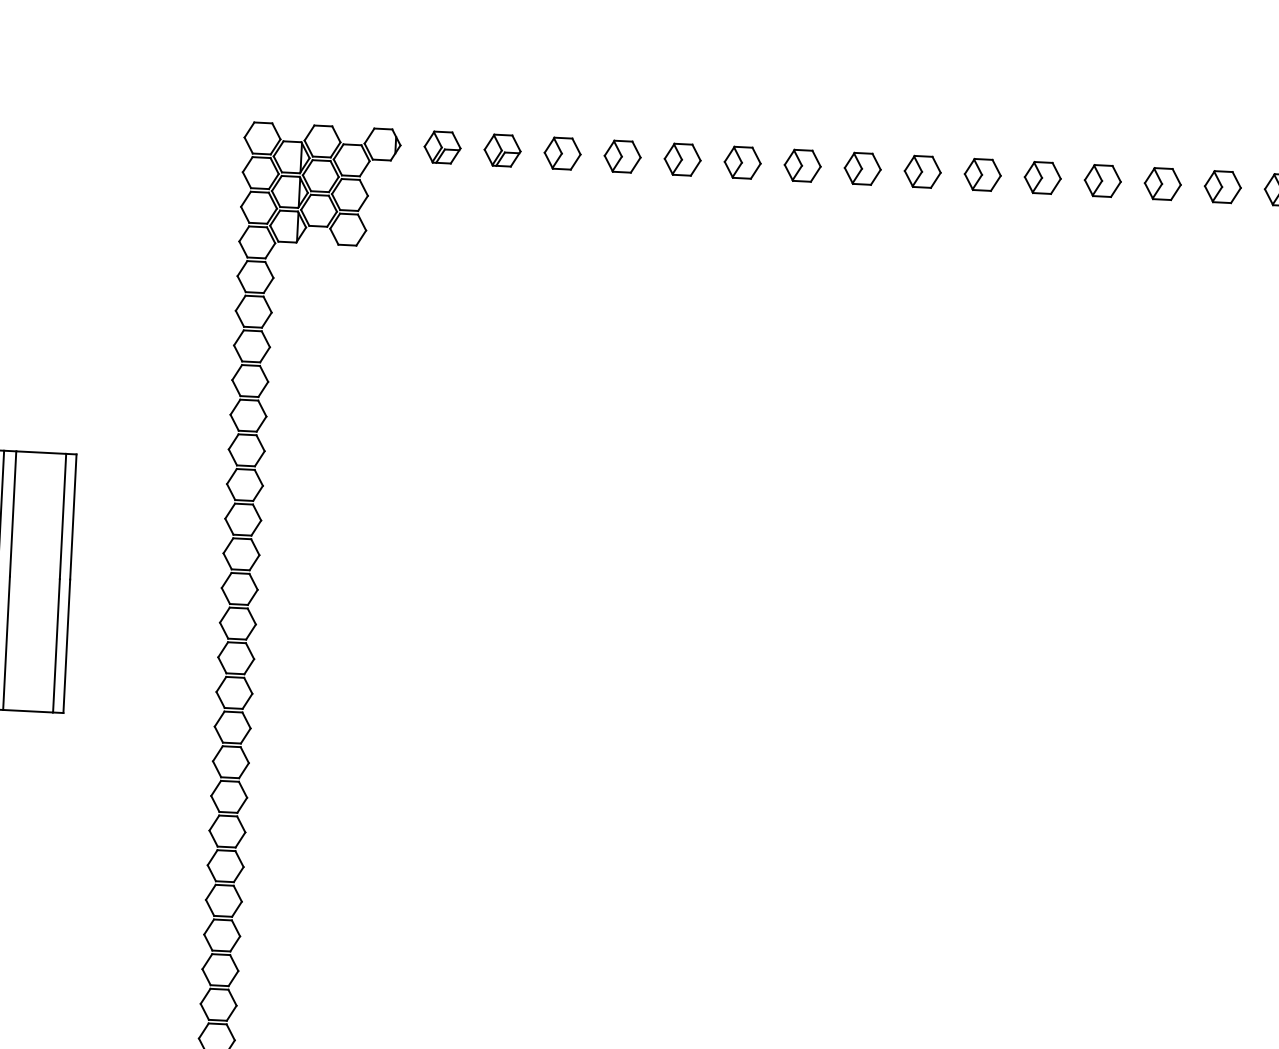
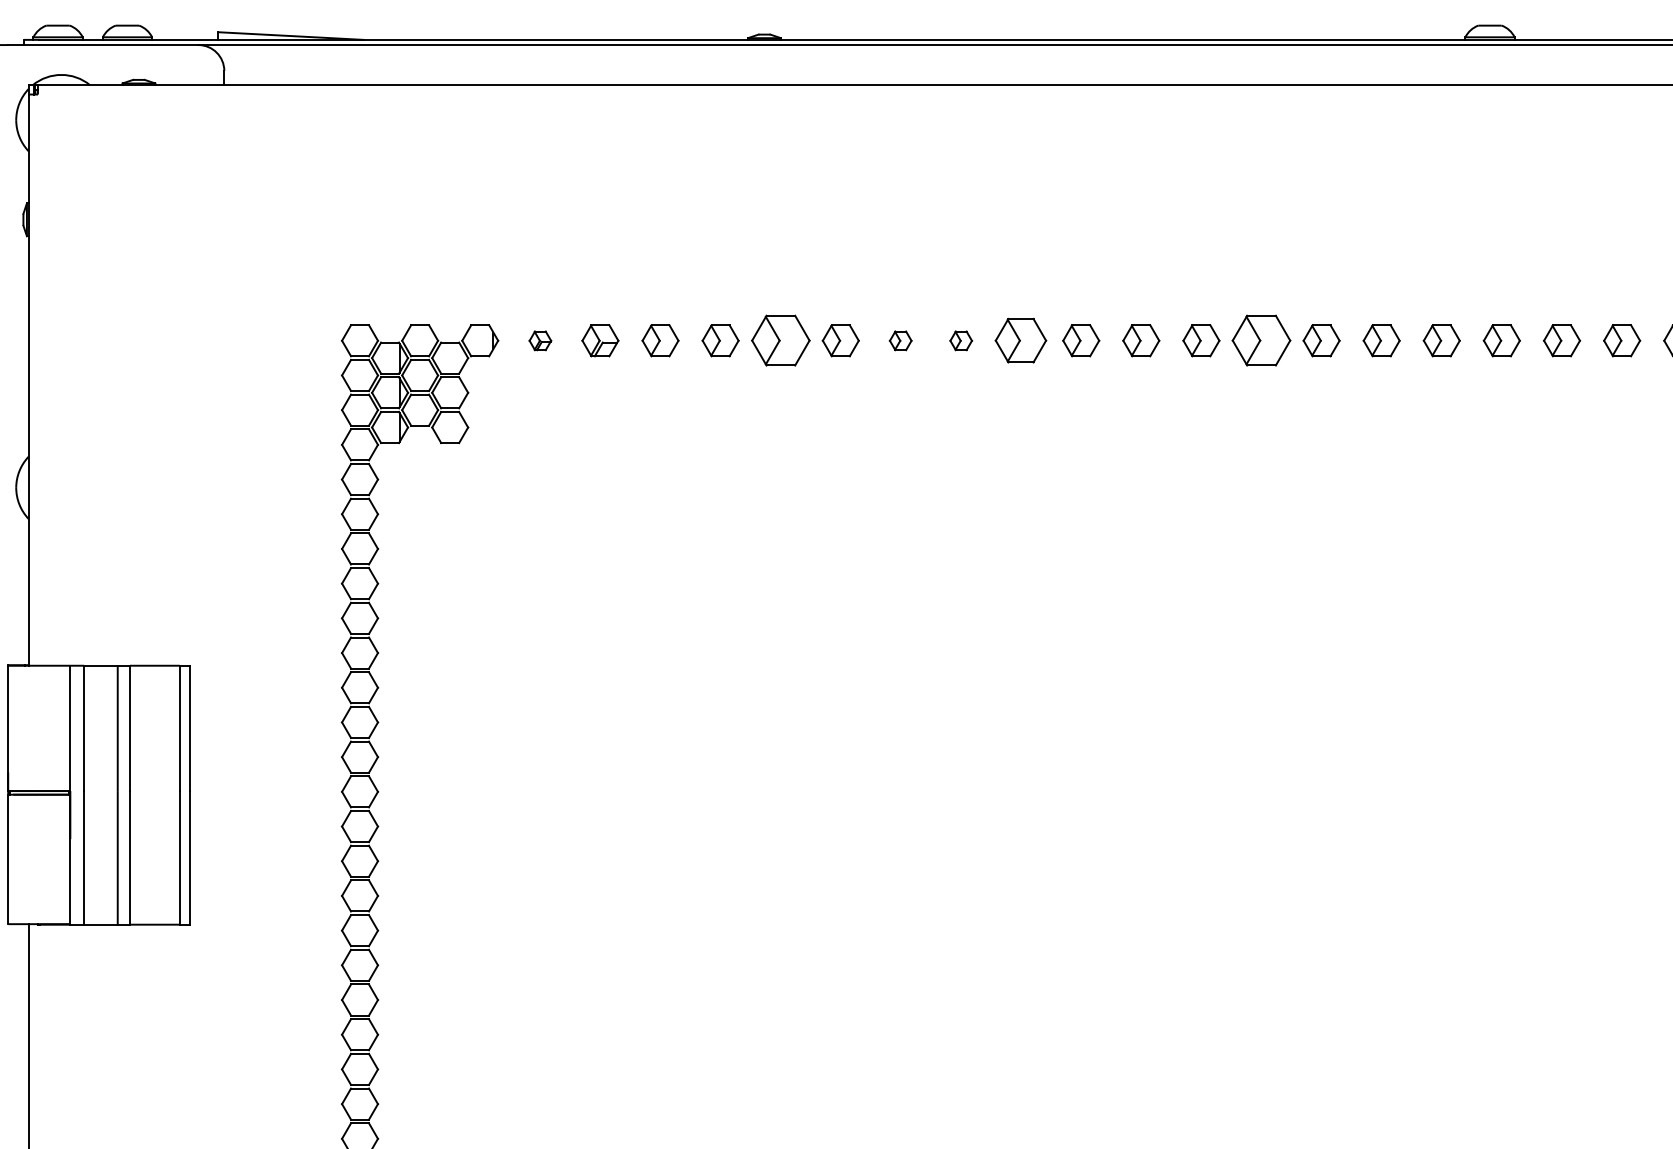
part: (442, 147) -> (540, 340), size x0.6
part: (682, 159) -> (780, 340), size x1.6
part: (802, 165) -> (900, 340), size x0.6
part: (863, 168) -> (961, 340), size x0.6
part: (923, 171) -> (1021, 340), size x1.4
part: (1162, 183) -> (1261, 340), size x1.6

